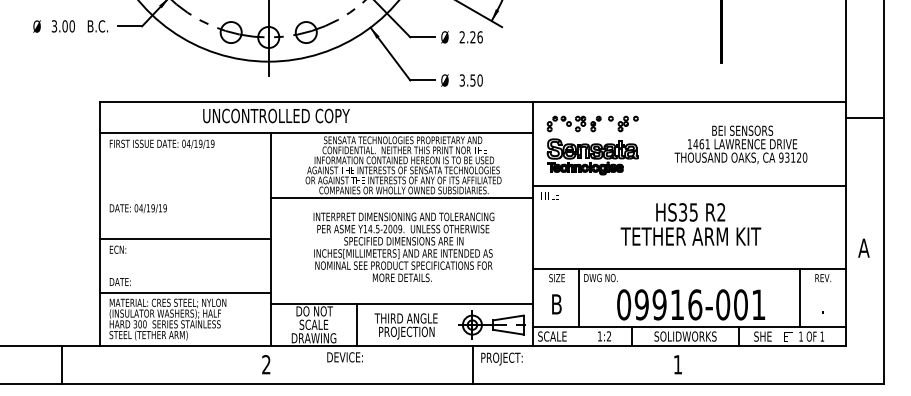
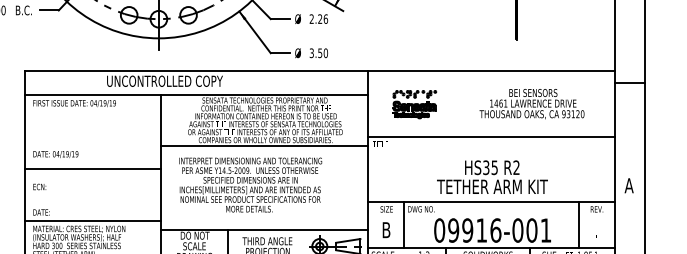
part: (592, 145) -> (414, 104), size x0.6
text: (690, 224) -> (492, 177), moved
line: (185, 239) -> (93, 168), moved
text: (403, 247) -> (250, 185), moved

